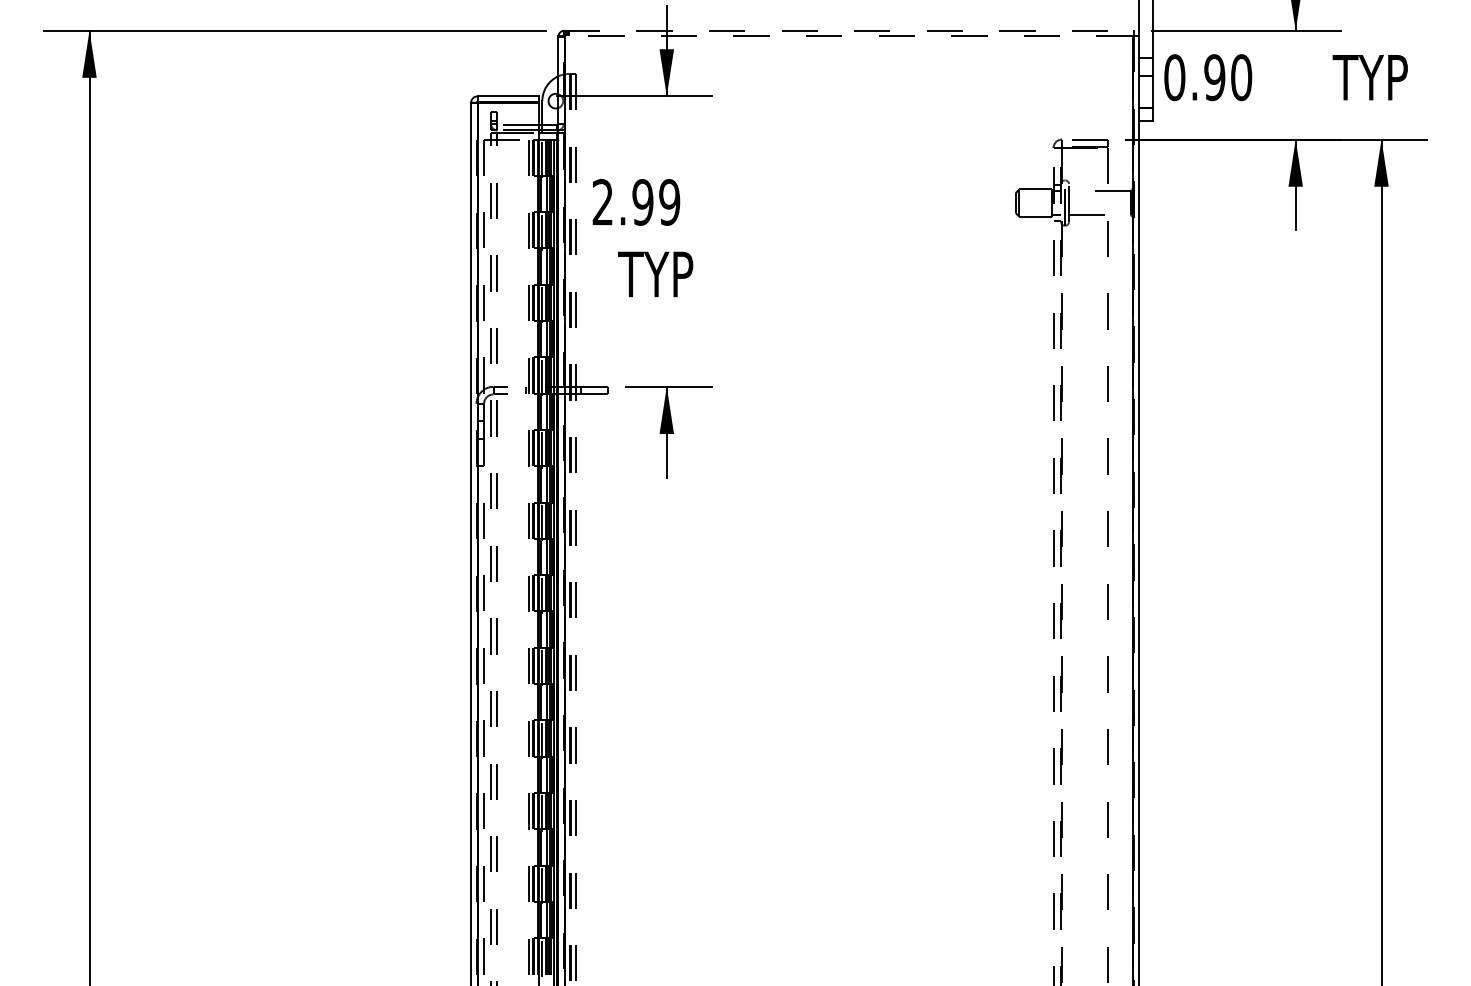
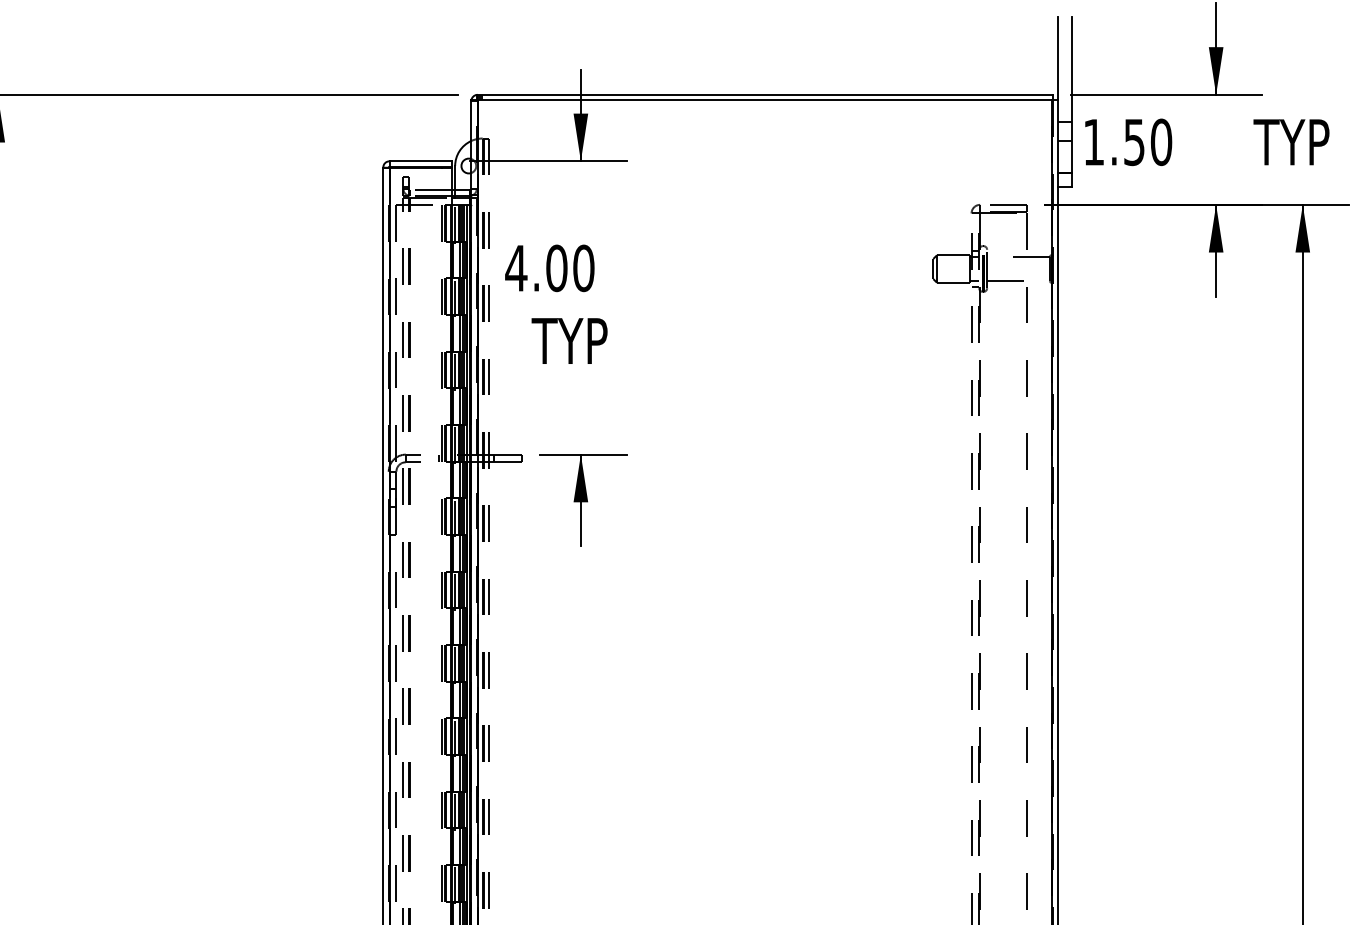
line: (848, 30) -> (764, 94), dashed -> solid
line: (848, 36) -> (764, 100), dashed -> solid
text: (1194, 77) -> (1113, 142), 0.90 -> 1.50
text: (635, 202) -> (549, 268), 2.99 -> 4.00

